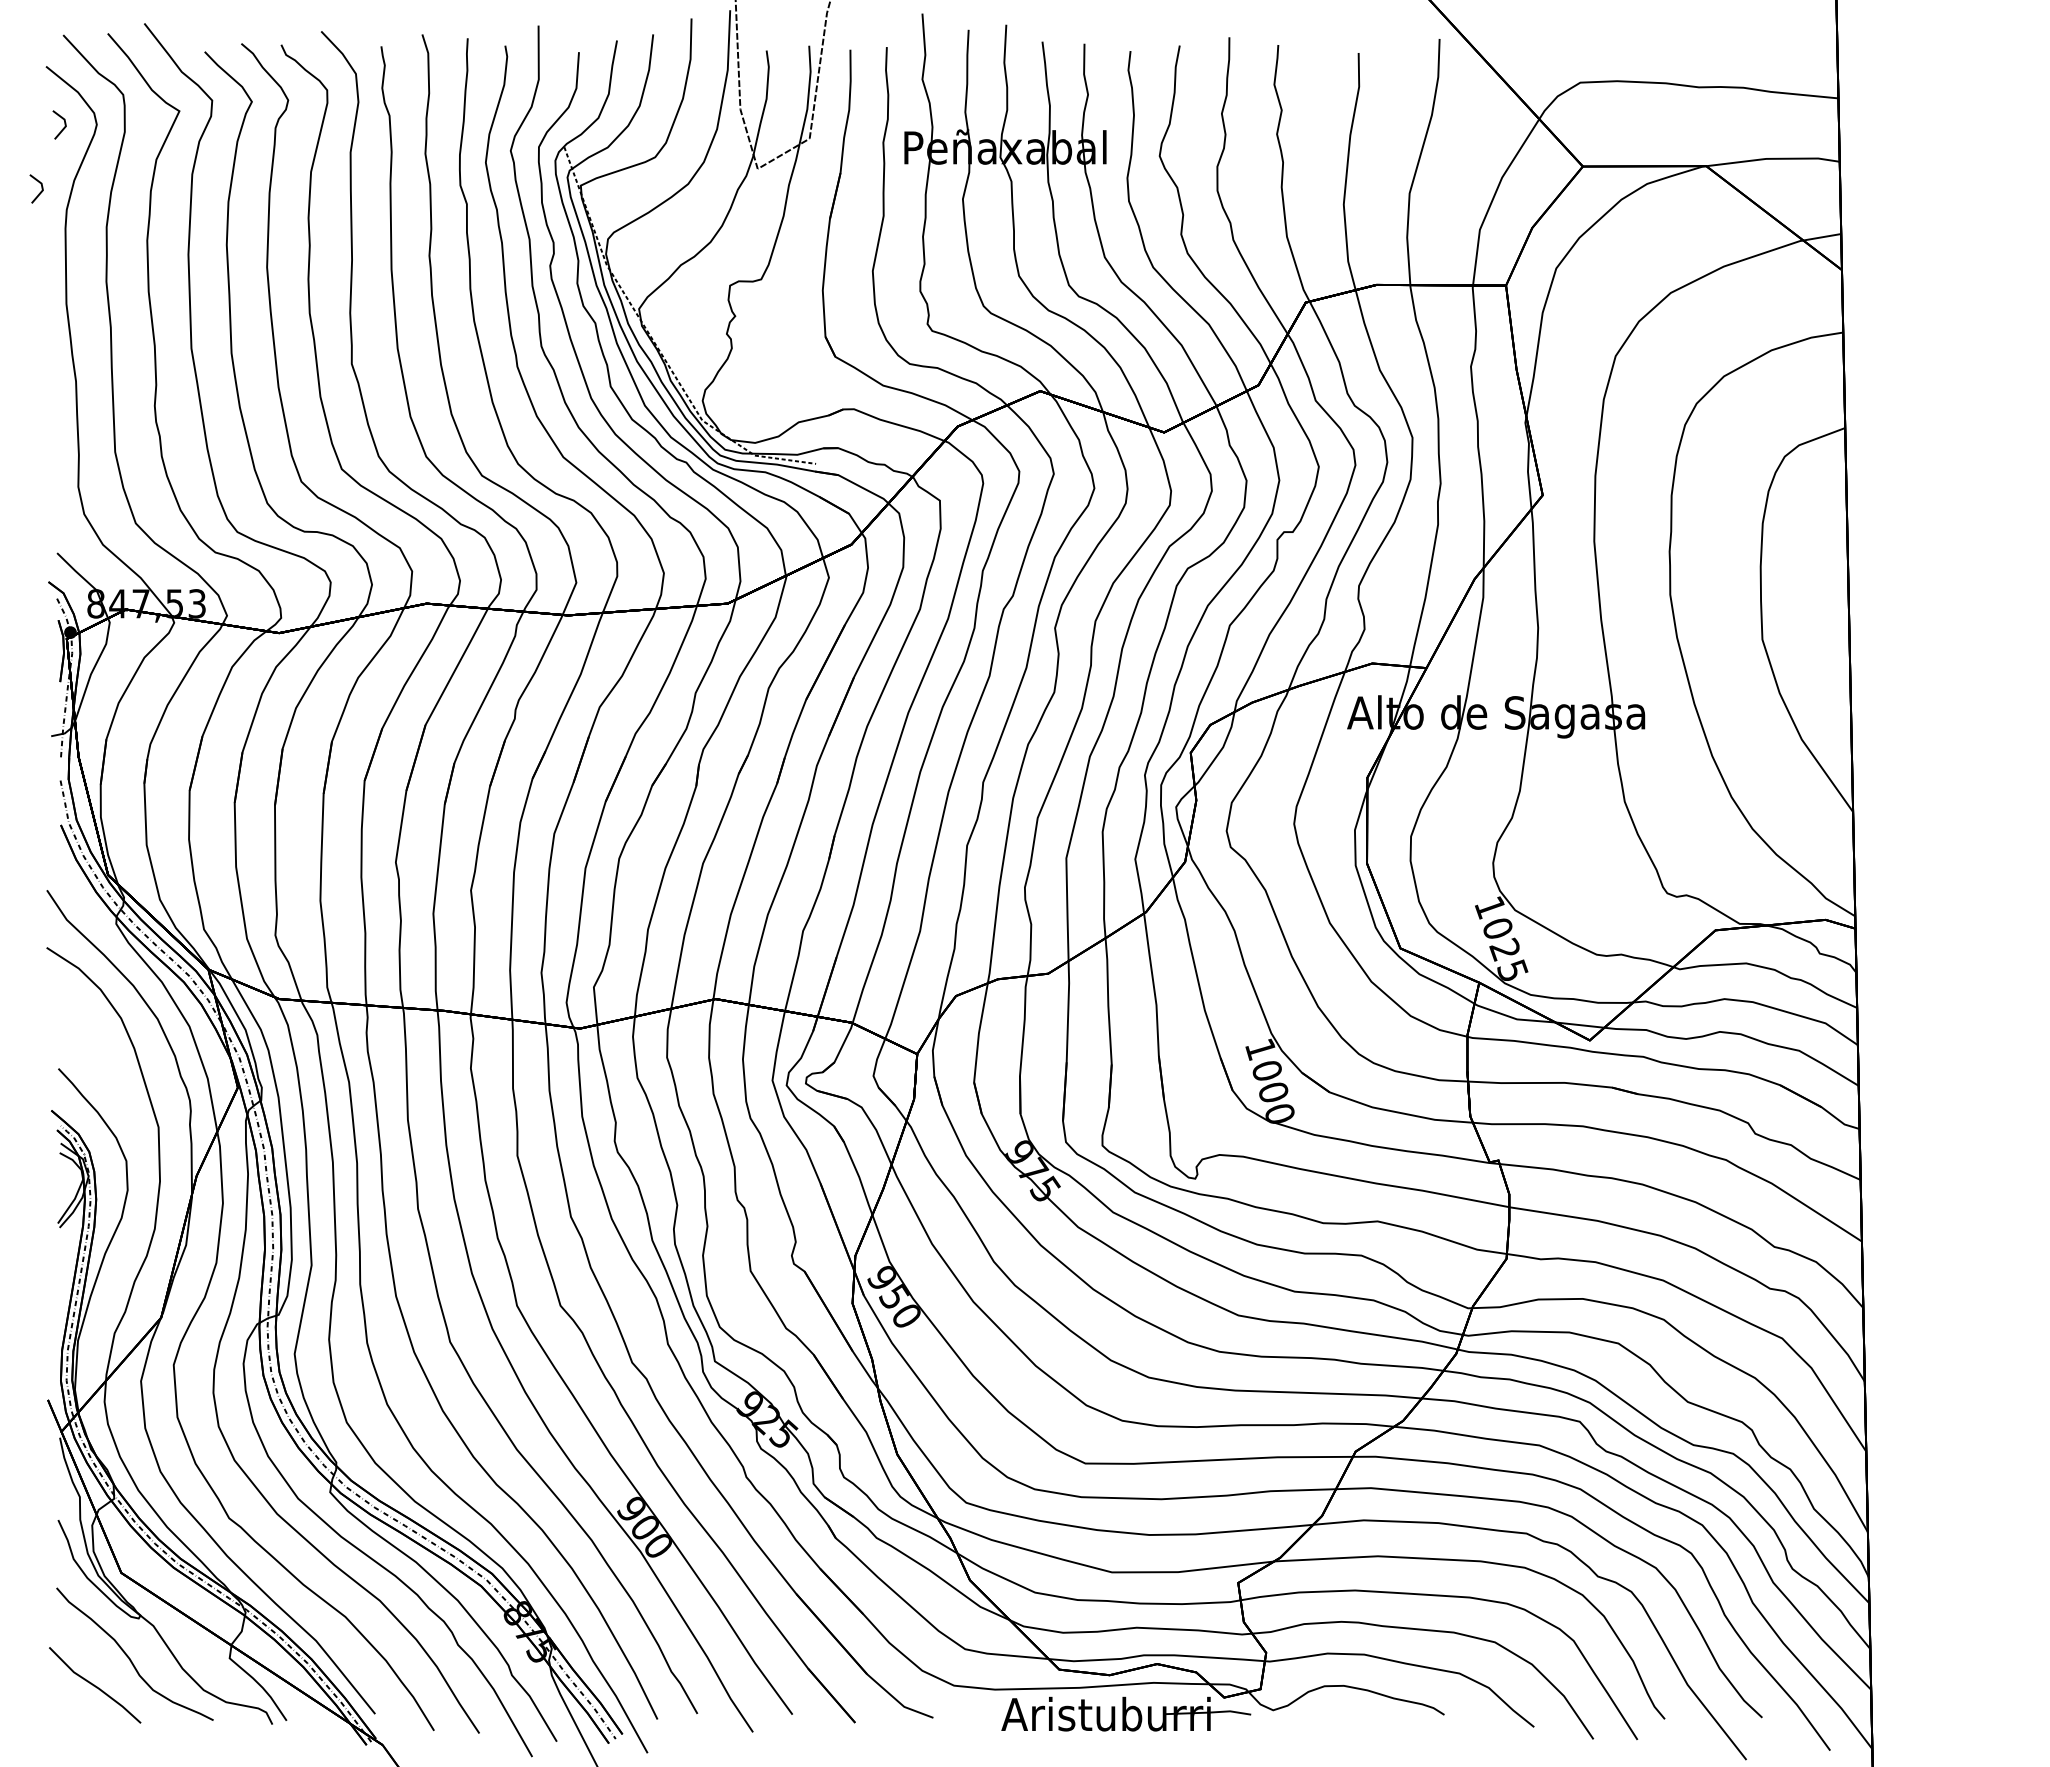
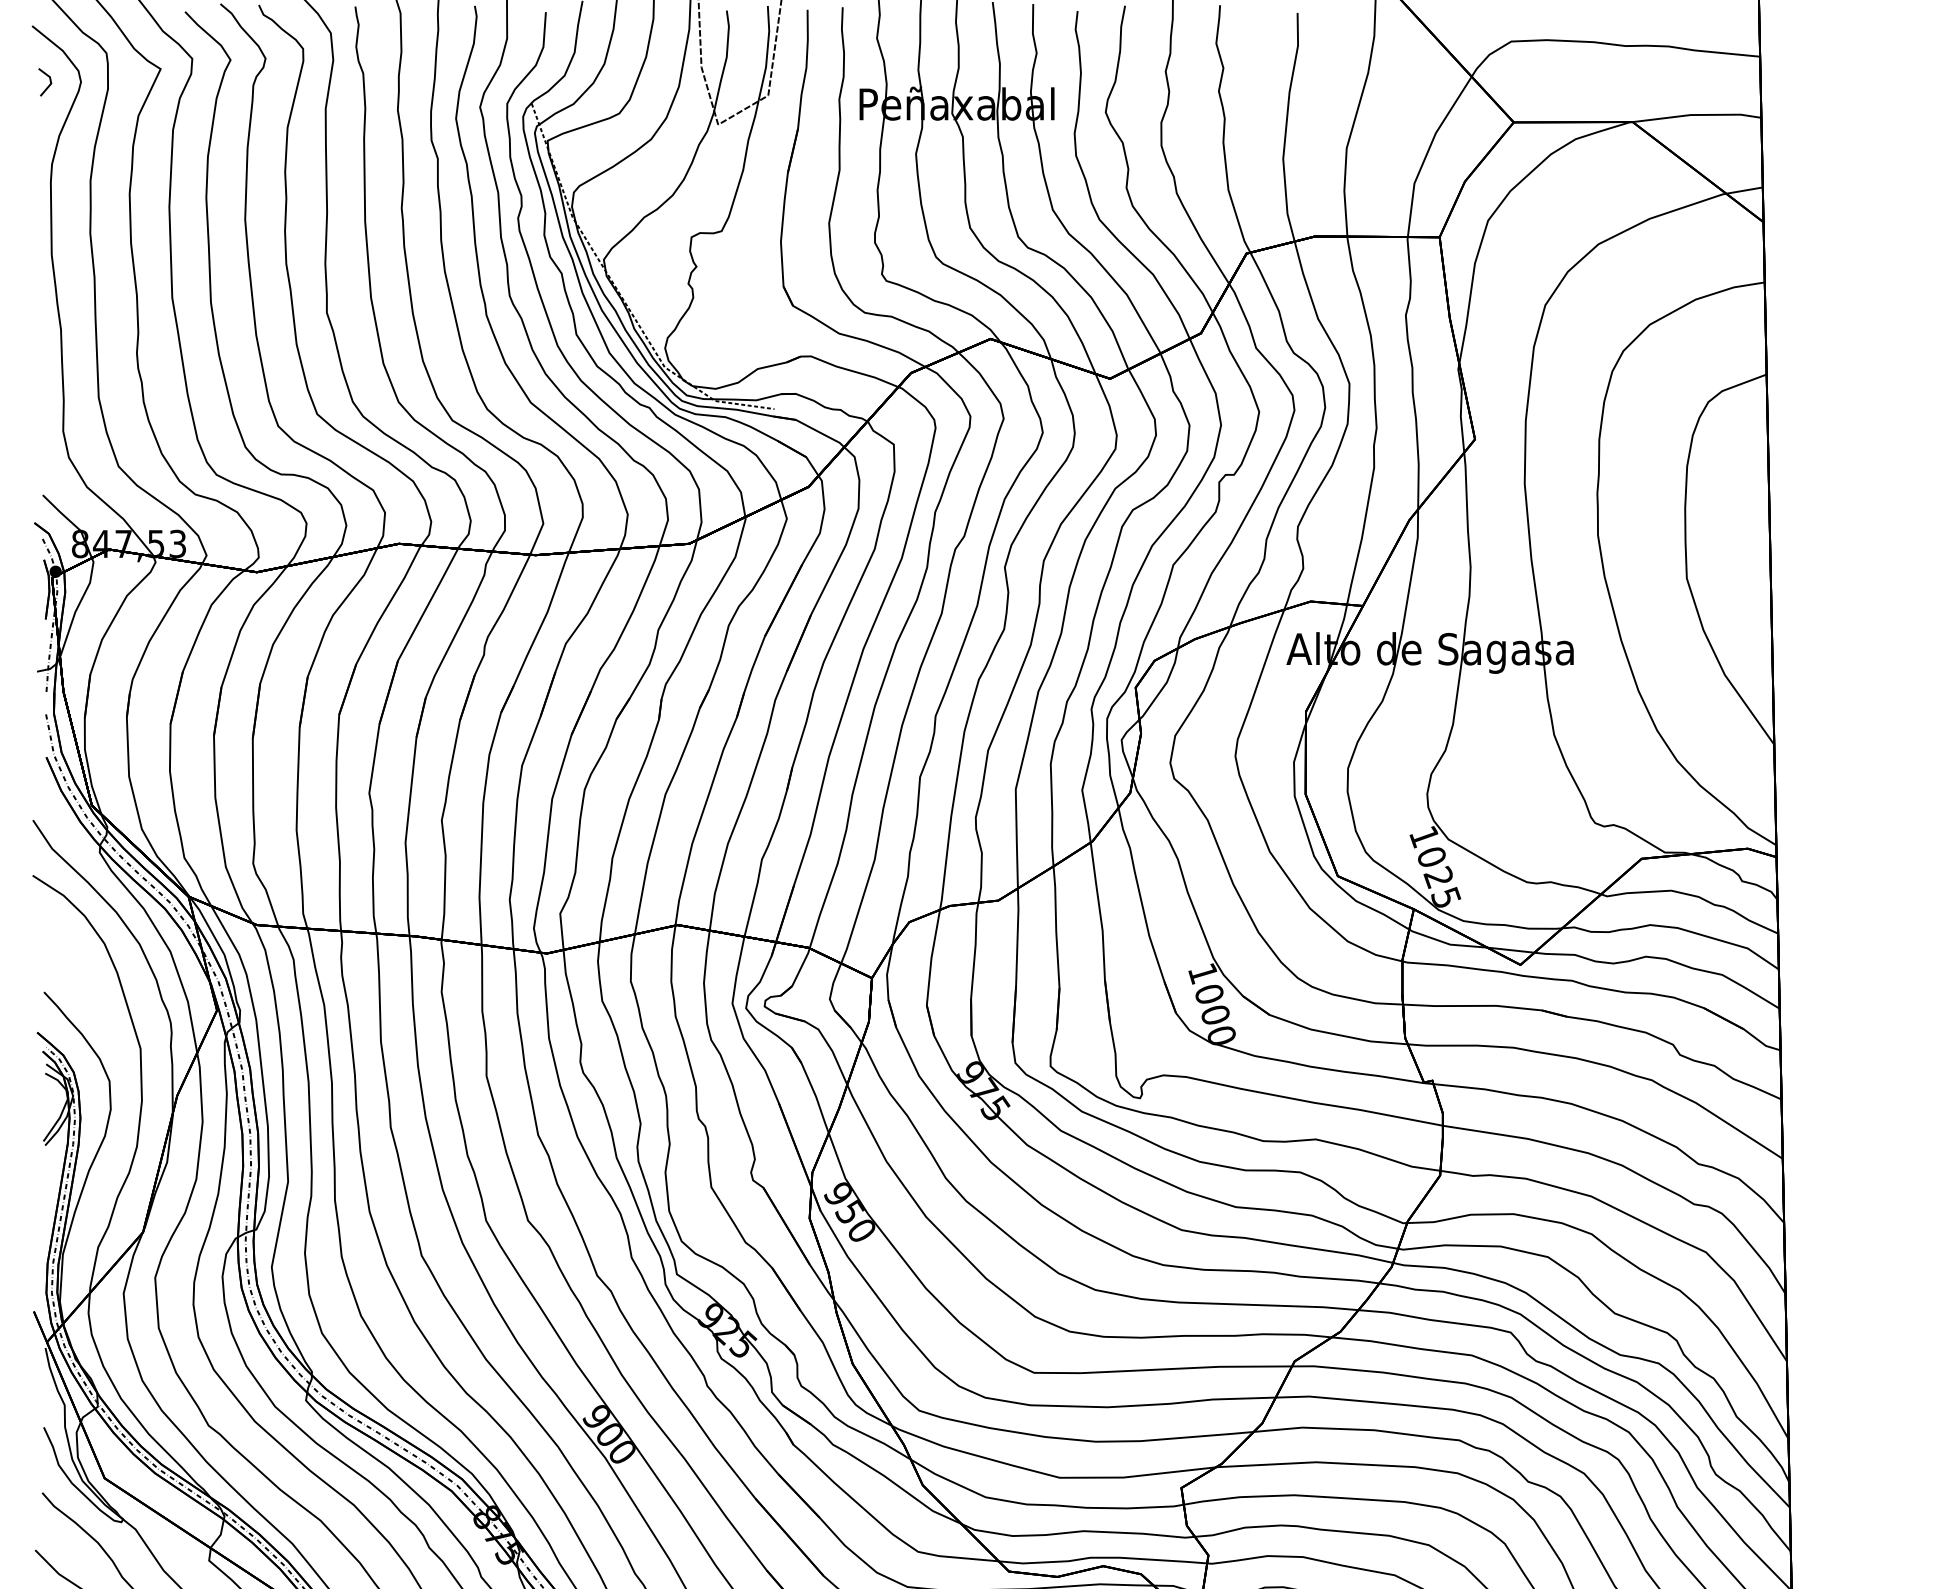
line: (41, 188) -> (27, 143), removed

